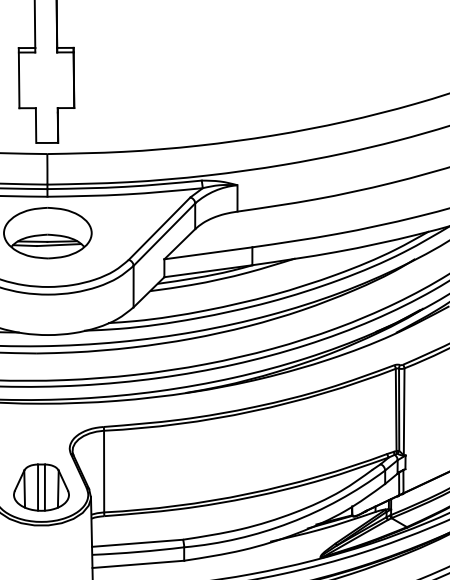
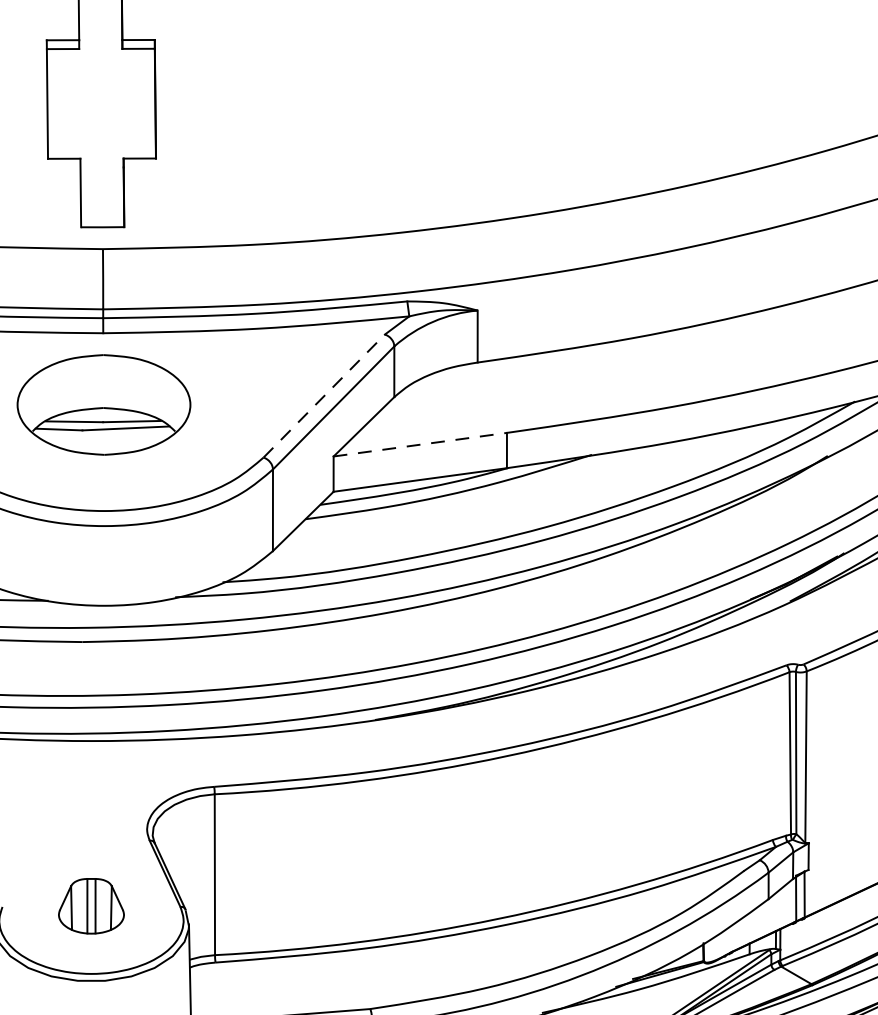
line: (159, 228) -> (323, 395), solid -> dashed
line: (208, 253) -> (420, 445), solid -> dashed
part: (41, 487) -> (91, 906), size x0.6

